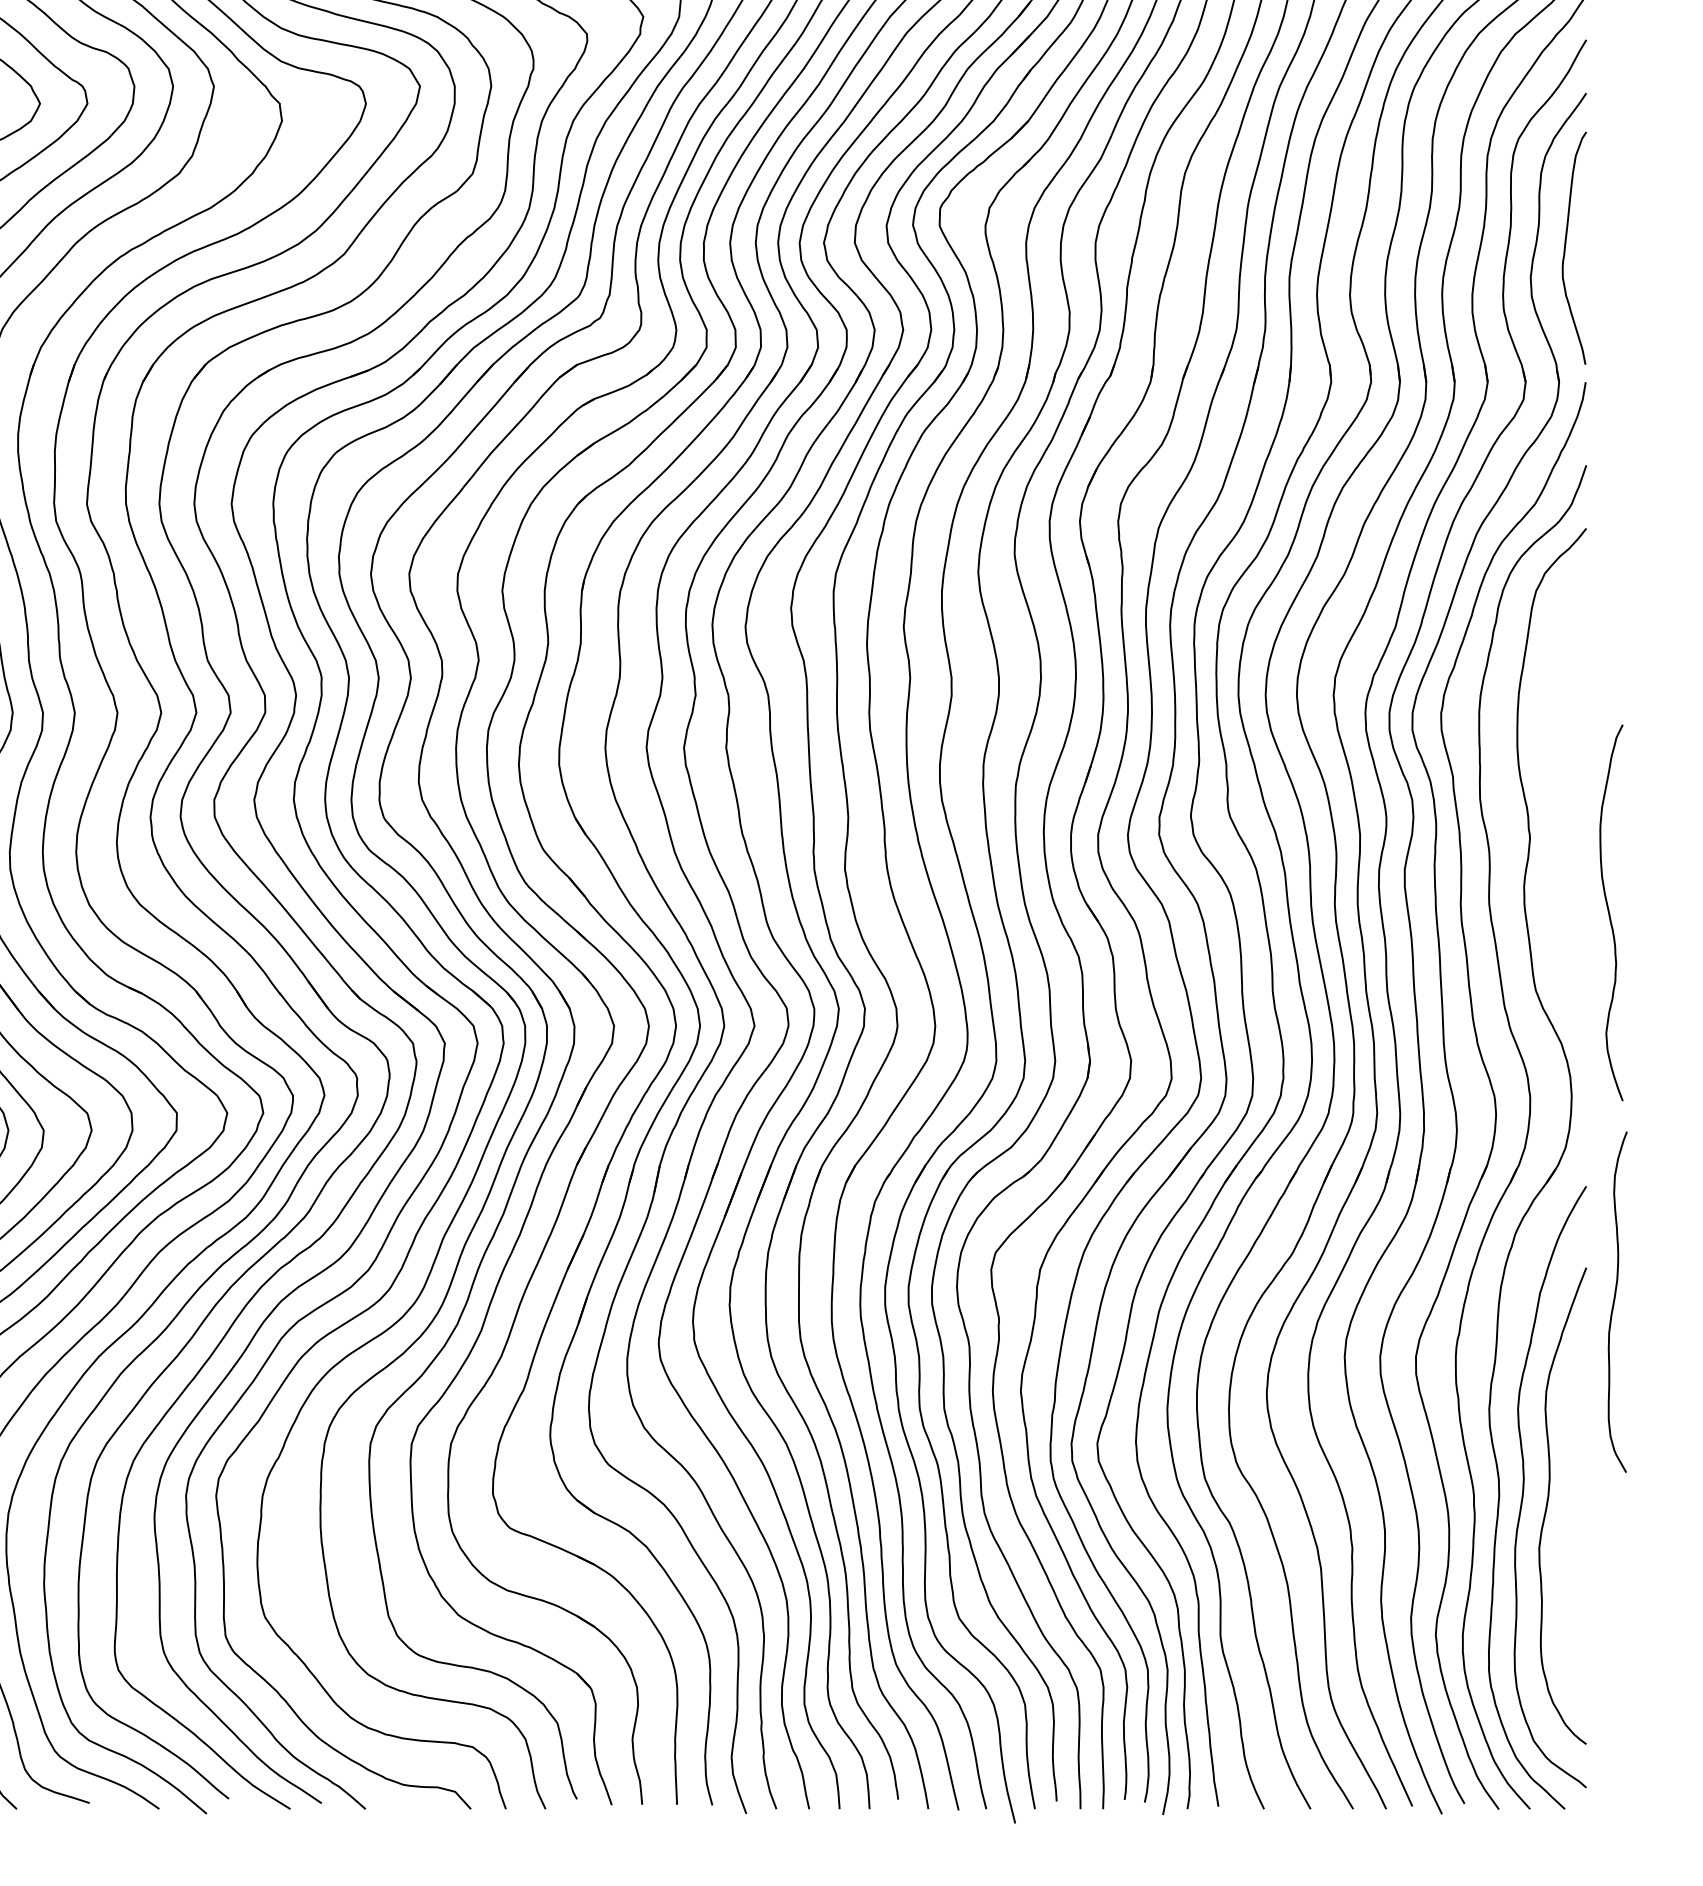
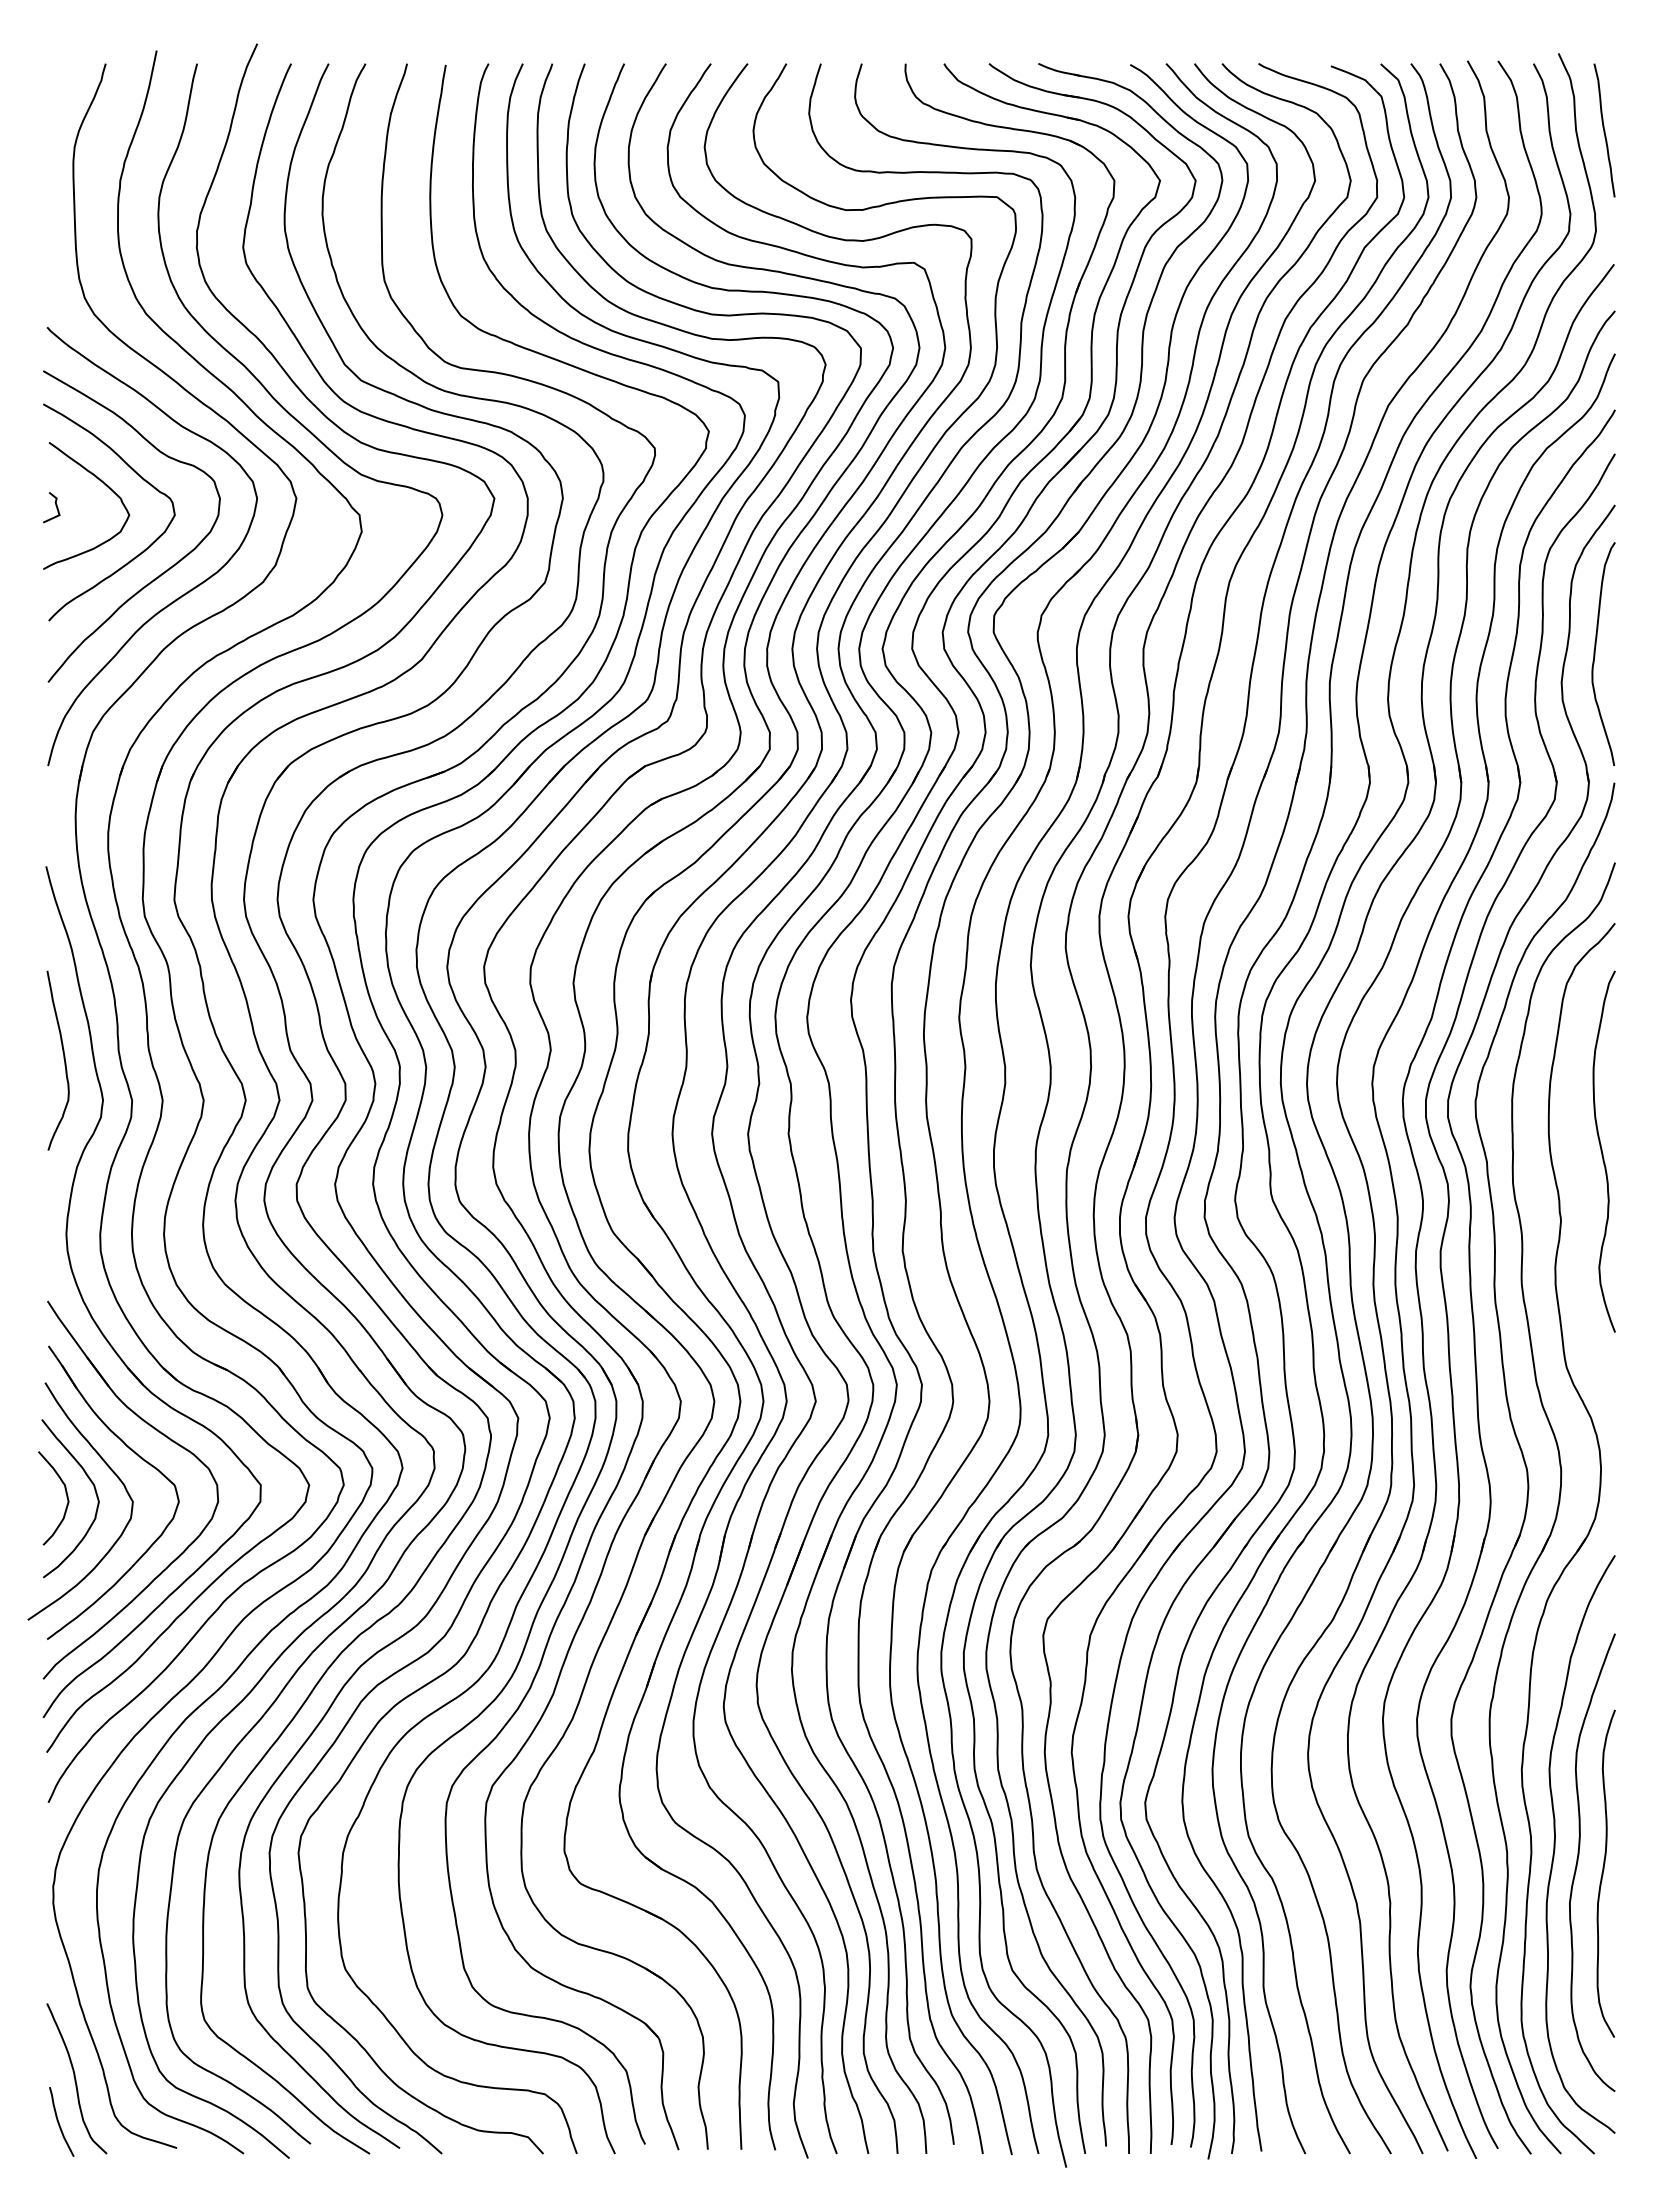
curve: (1609, 912) -> (1602, 1151), moved
curve: (1614, 1301) -> (1603, 1873), moved

